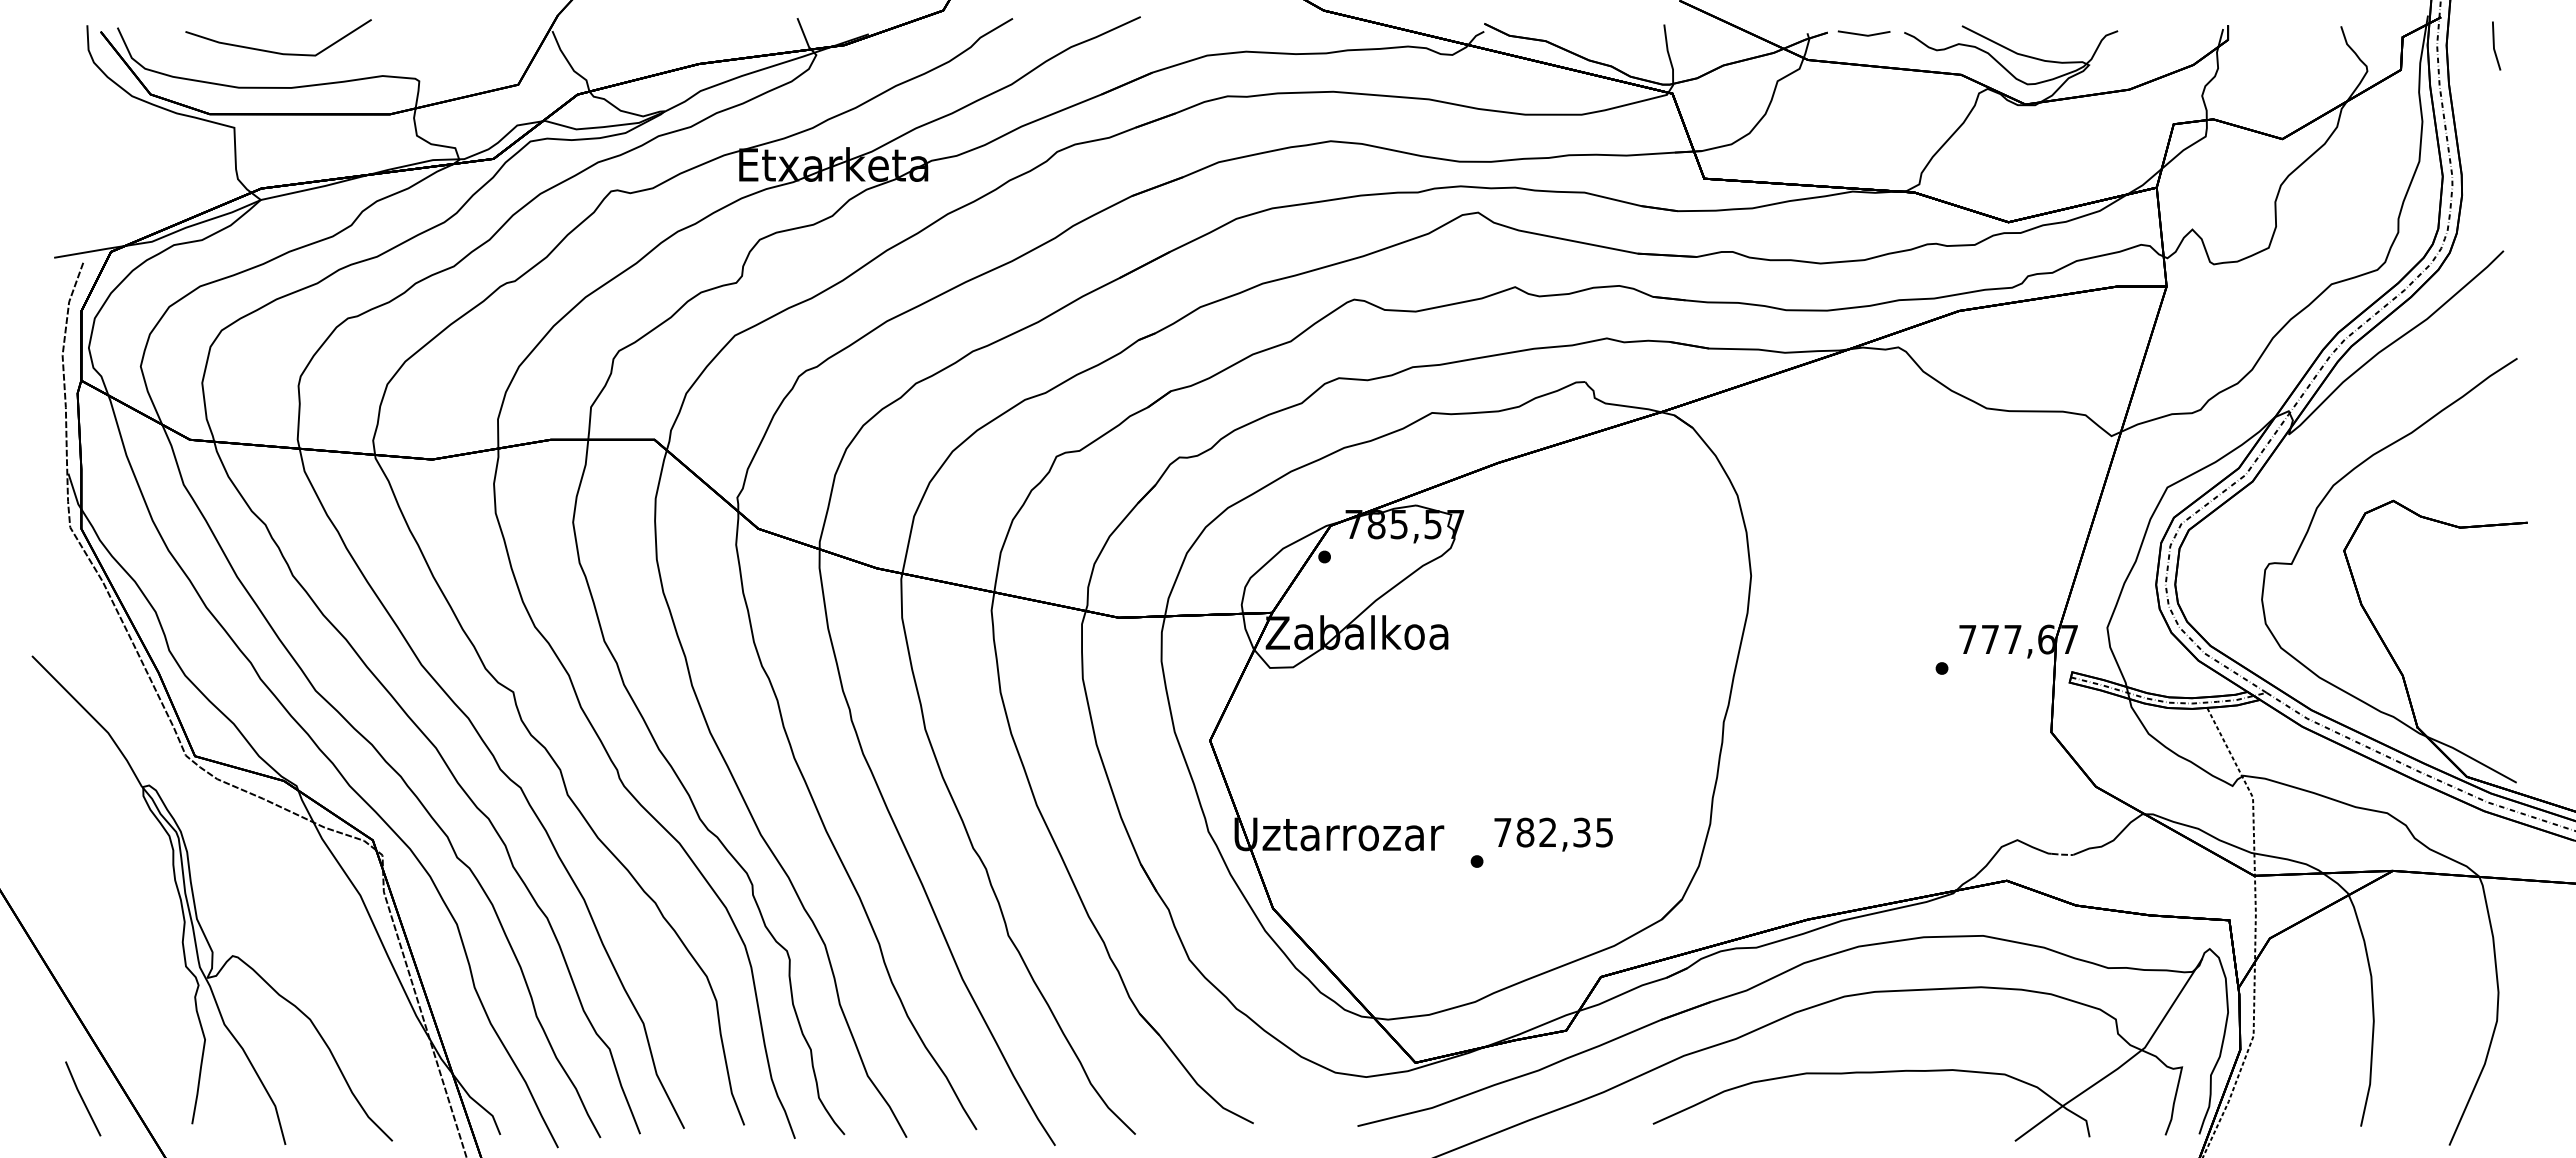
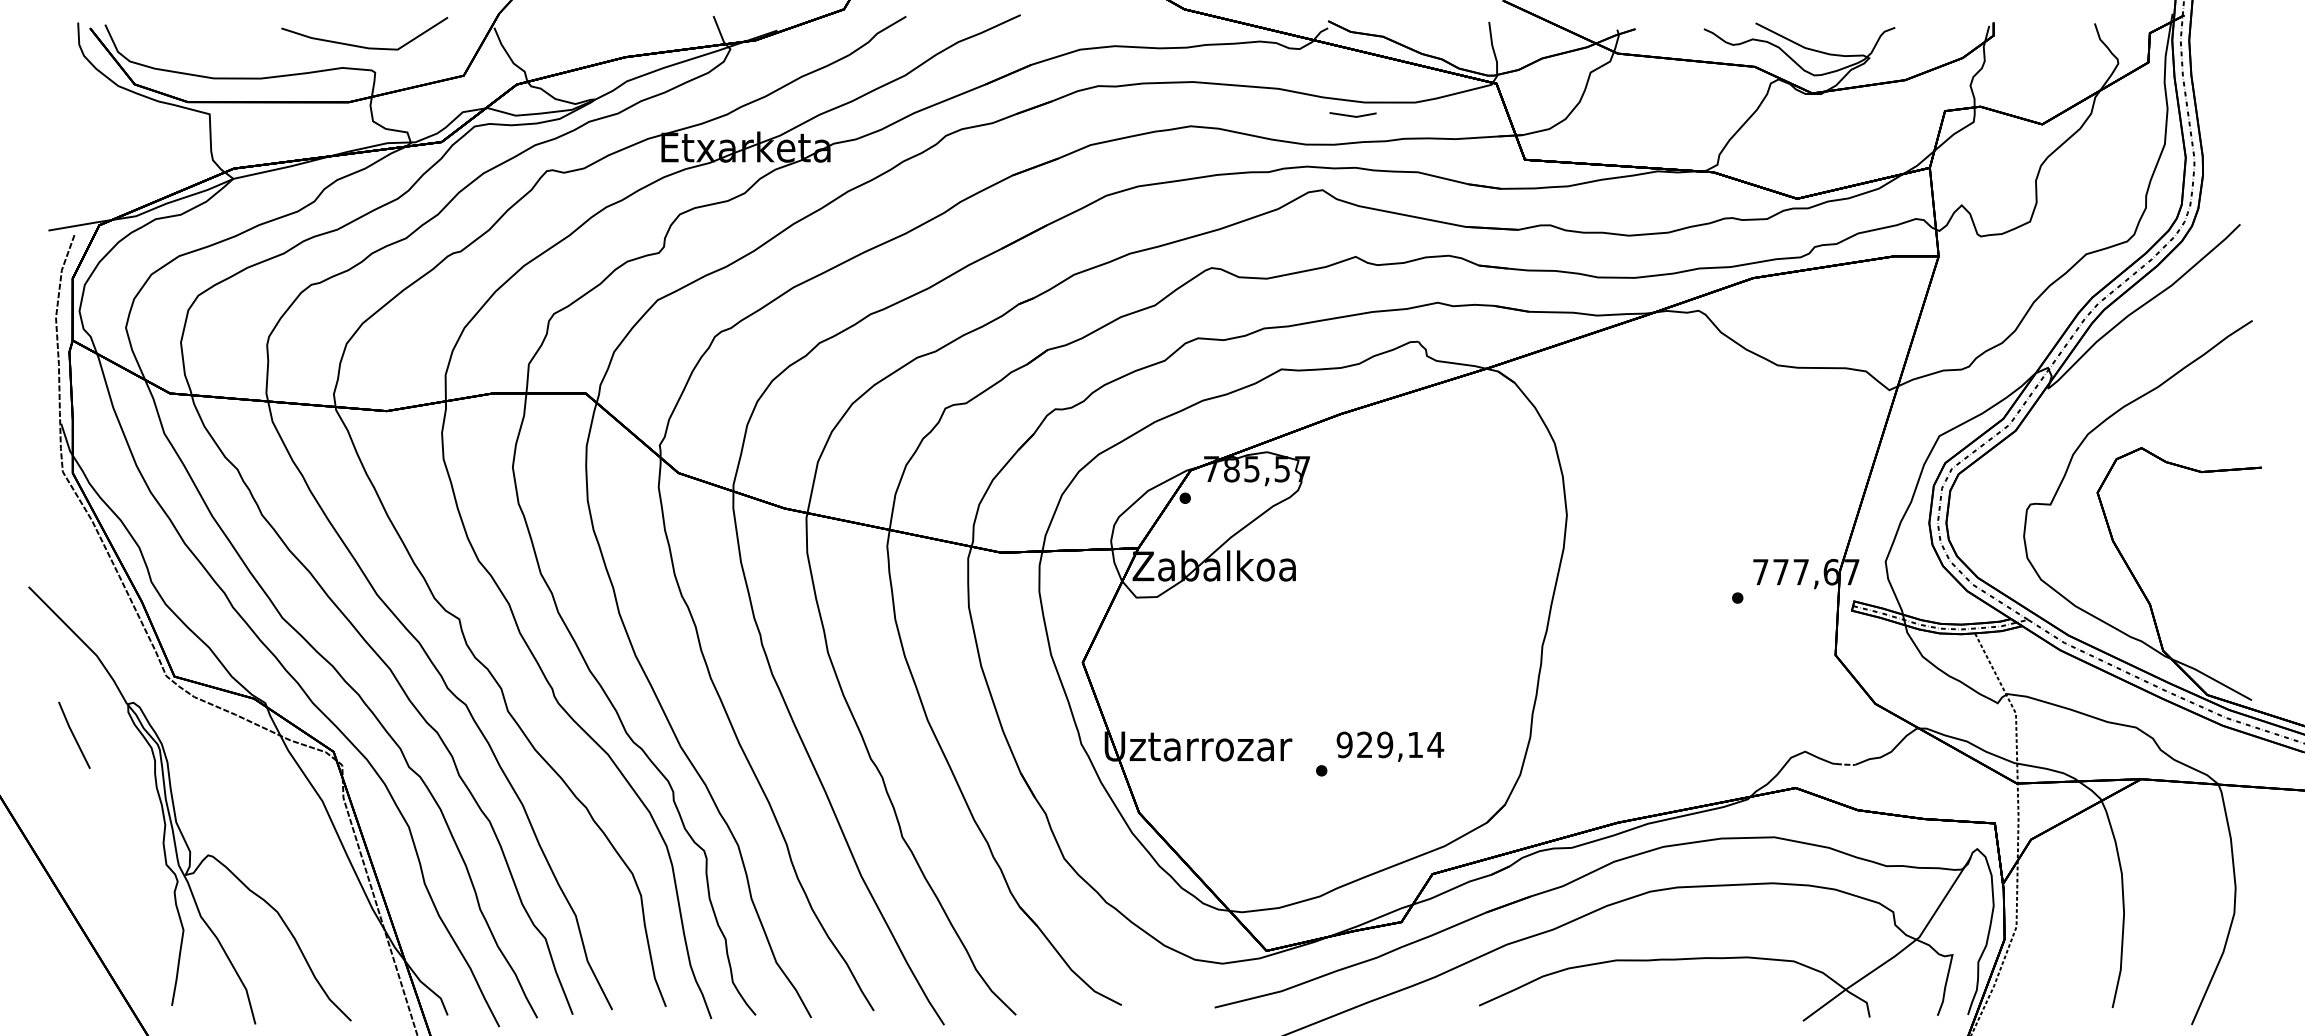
line: (1863, 34) -> (1352, 115), moved
line: (2494, 45) -> (2232, 40), removed
line: (275, 51) -> (361, 45), moved
text: (1553, 832) -> (1390, 744), 782,35 -> 929,14
line: (82, 1098) -> (73, 734), moved

